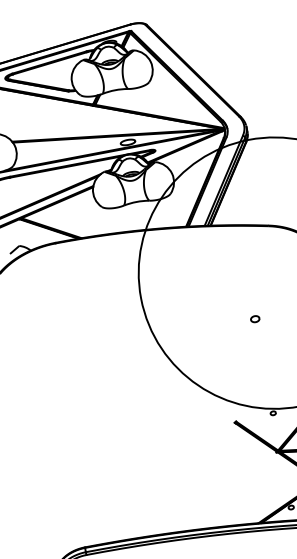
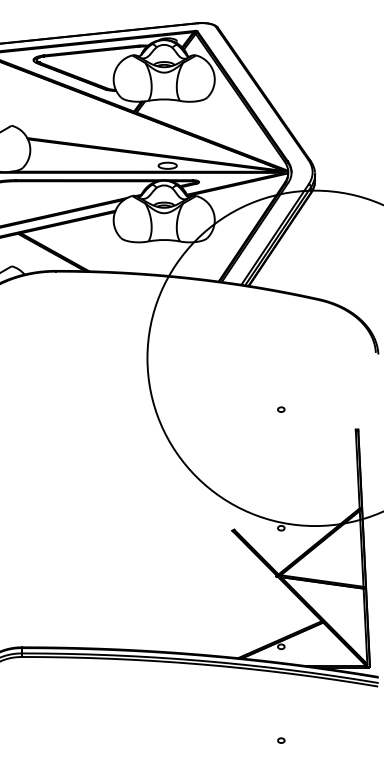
part: (255, 318) -> (281, 409), size x0.62

